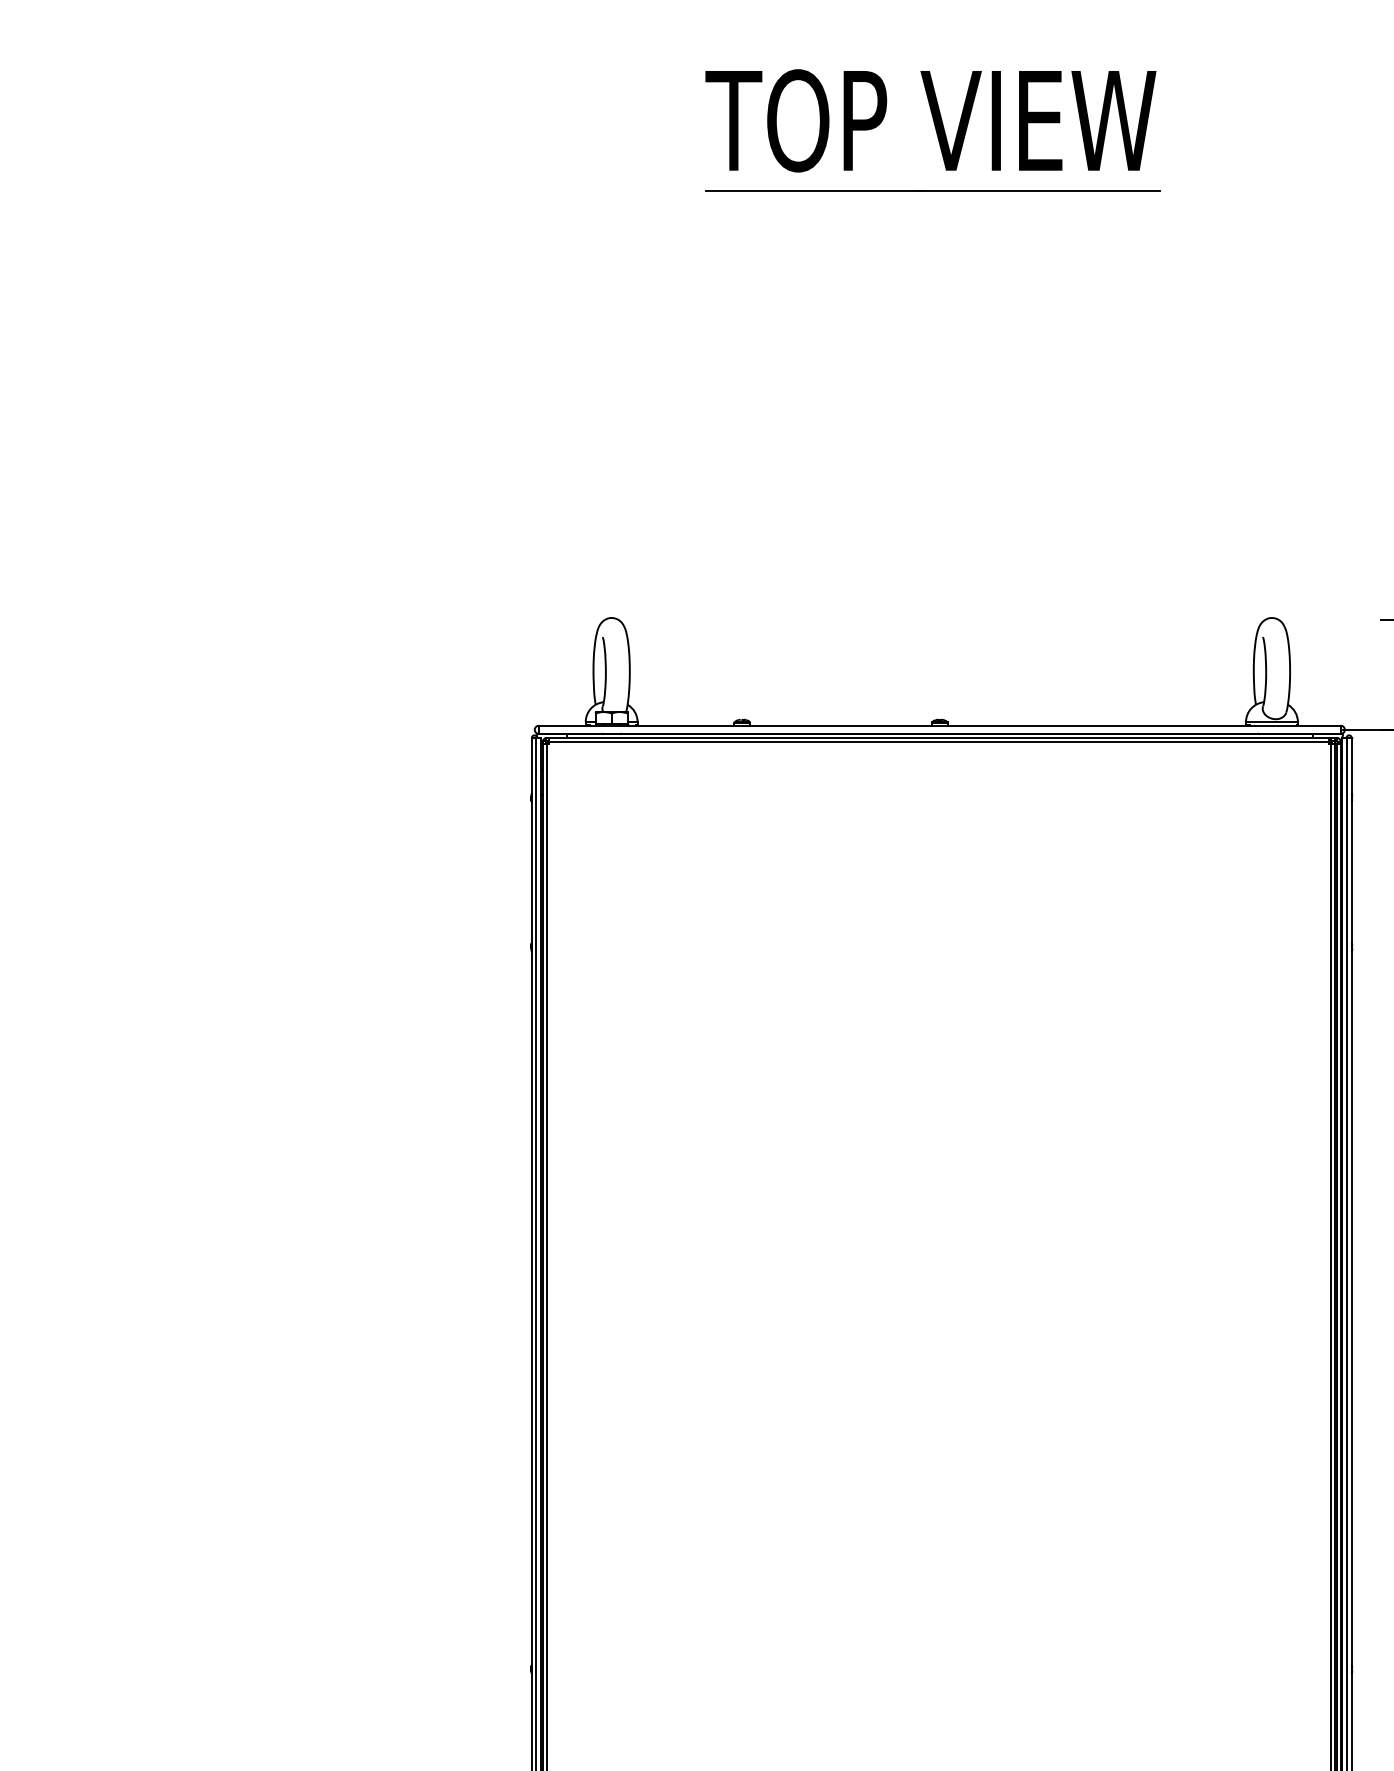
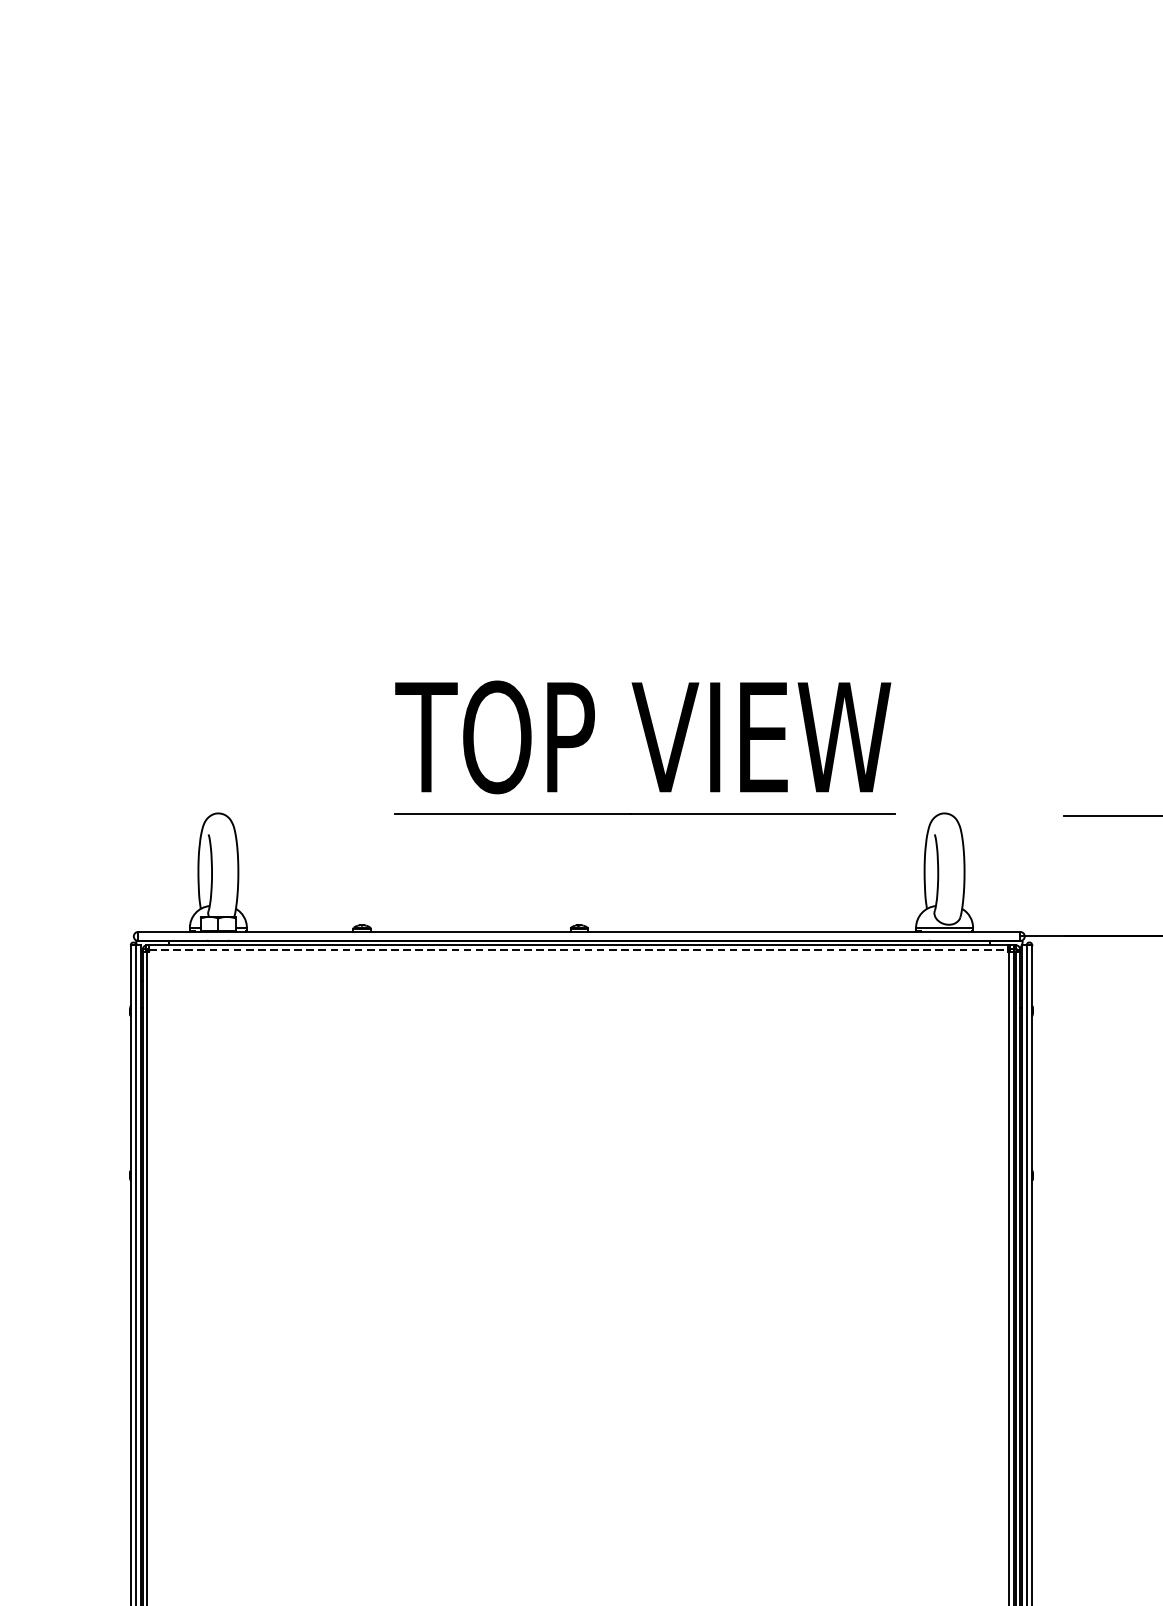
part: (932, 130) -> (644, 747), moved
line: (939, 742) -> (578, 950), solid -> dashed

